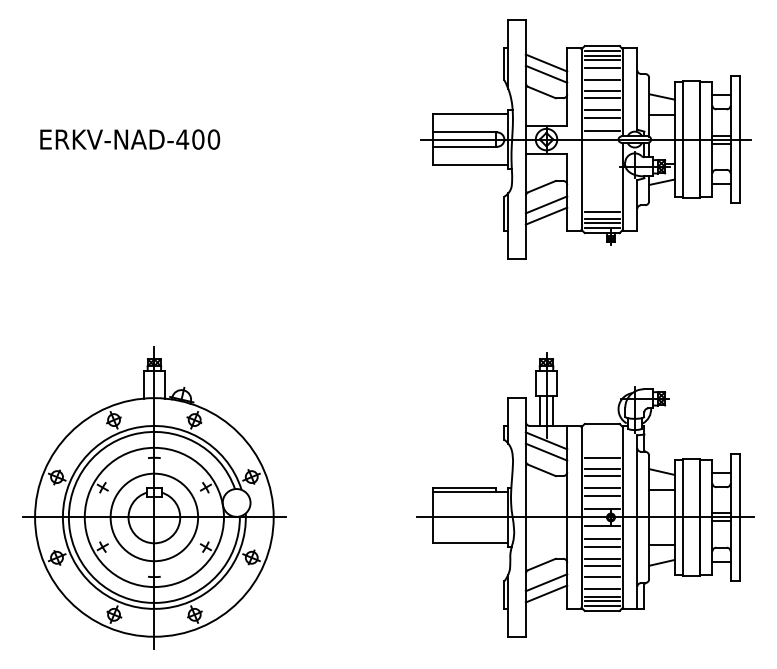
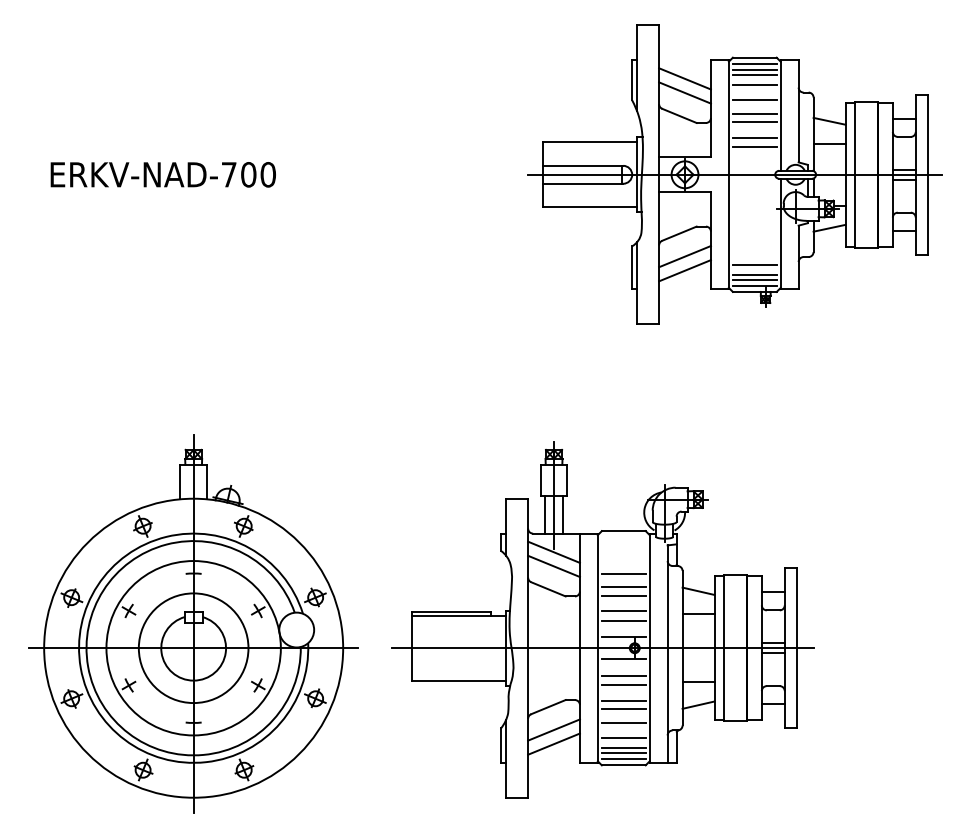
line: (601, 130) -> (754, 163), removed
text: (182, 139) -> (229, 174), ERKV-NAD-400 -> ERKV-NAD-700
part: (585, 494) -> (602, 619), moved

